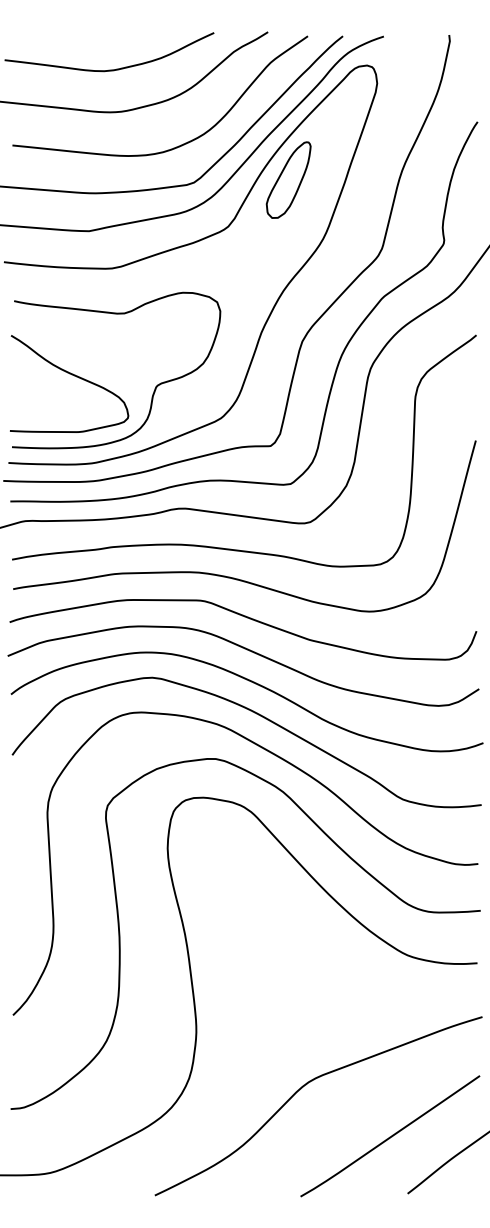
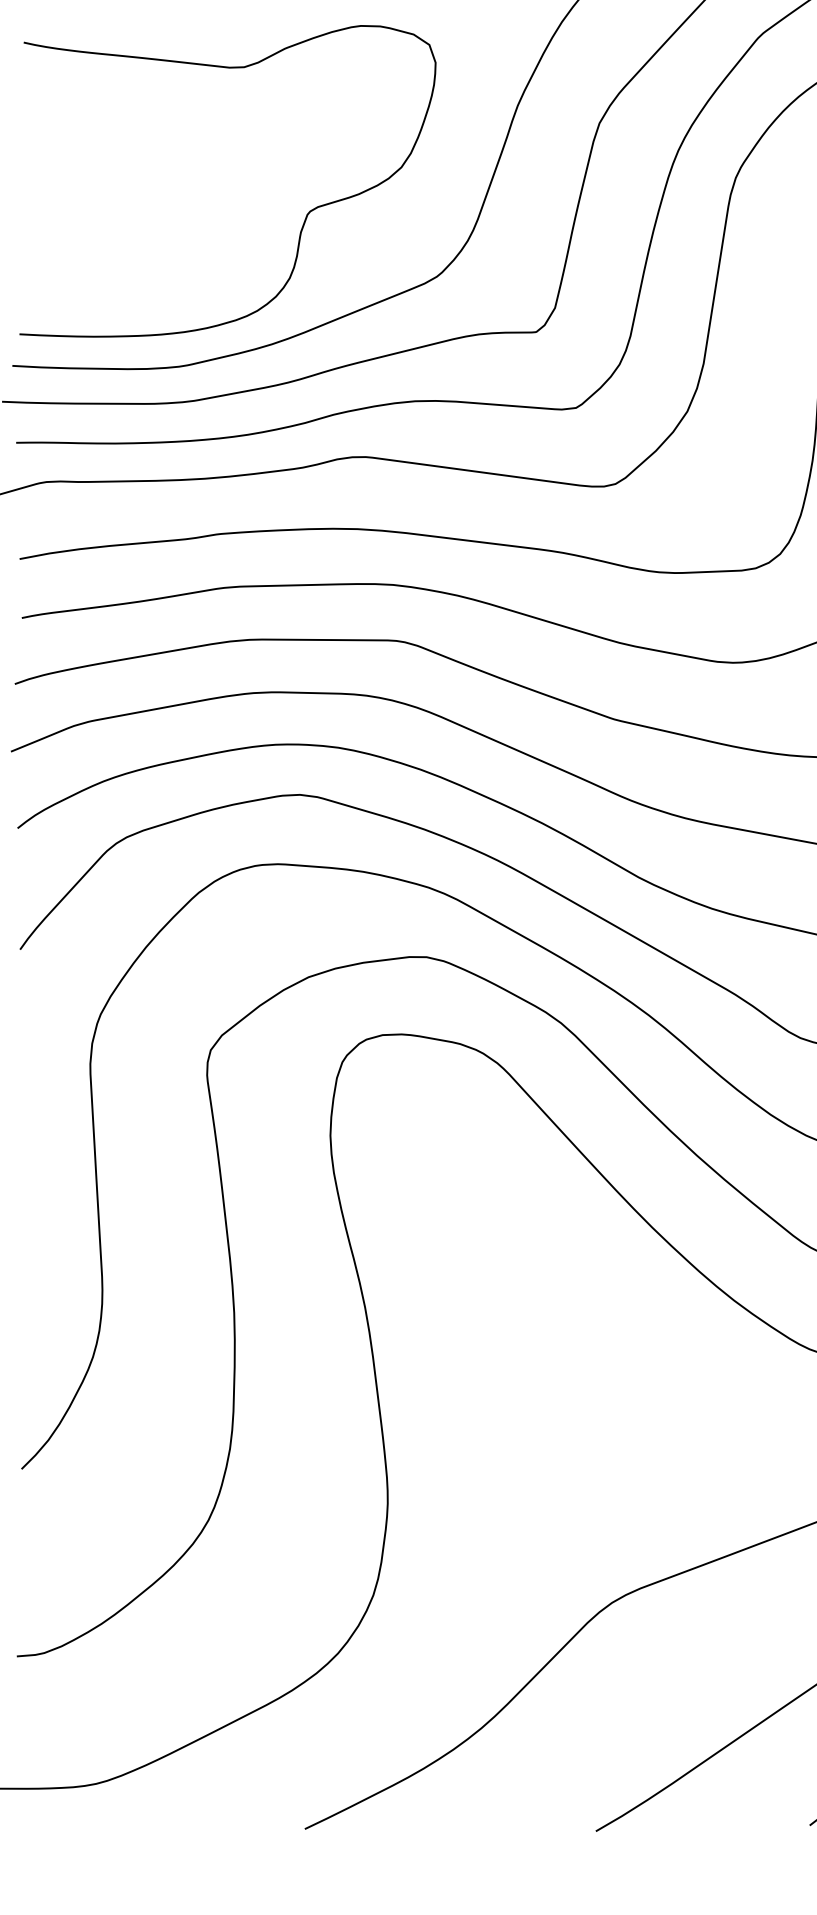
curve: (72, 375) -> (140, 191), removed

